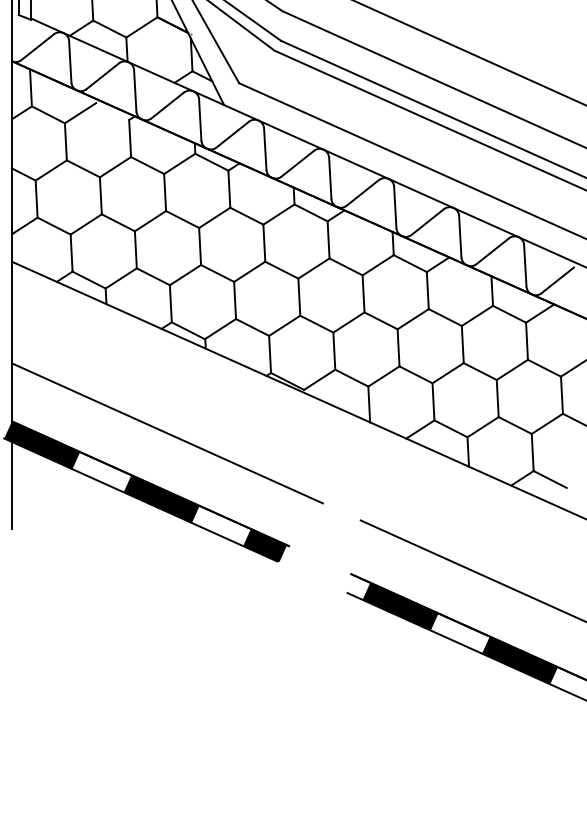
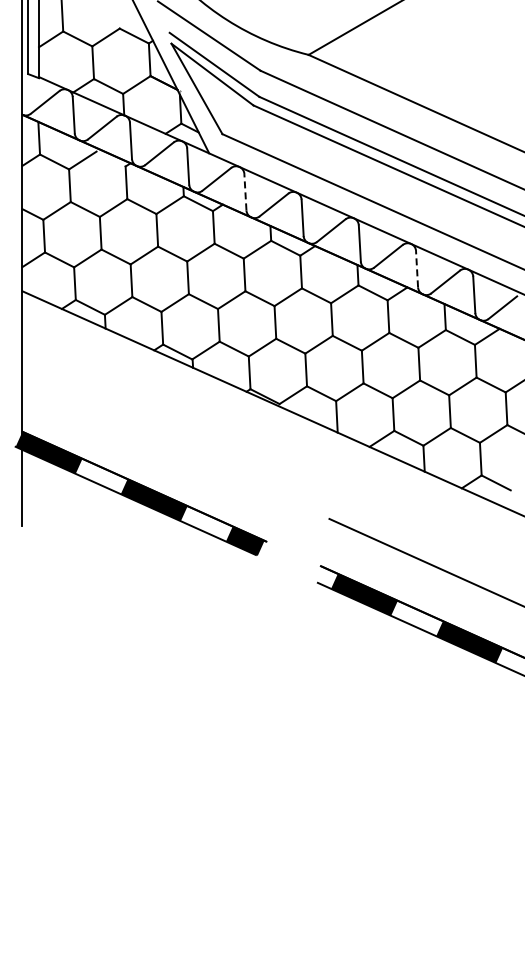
line: (265, 148) -> (245, 191), solid -> dashed
line: (460, 235) -> (417, 268), solid -> dashed
line: (167, 432) -> (159, 441), removed

